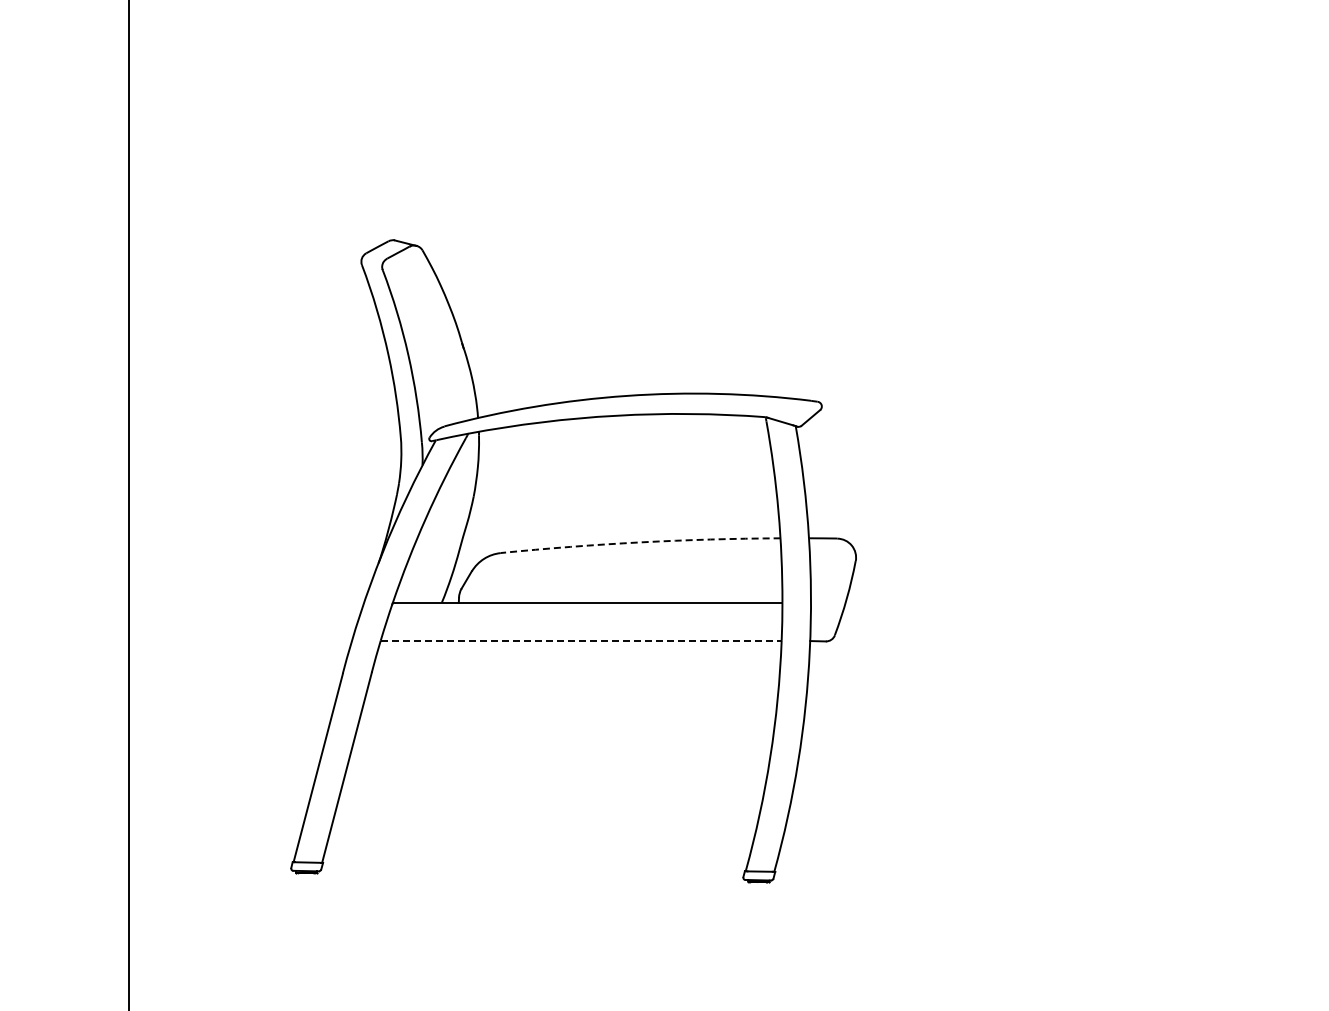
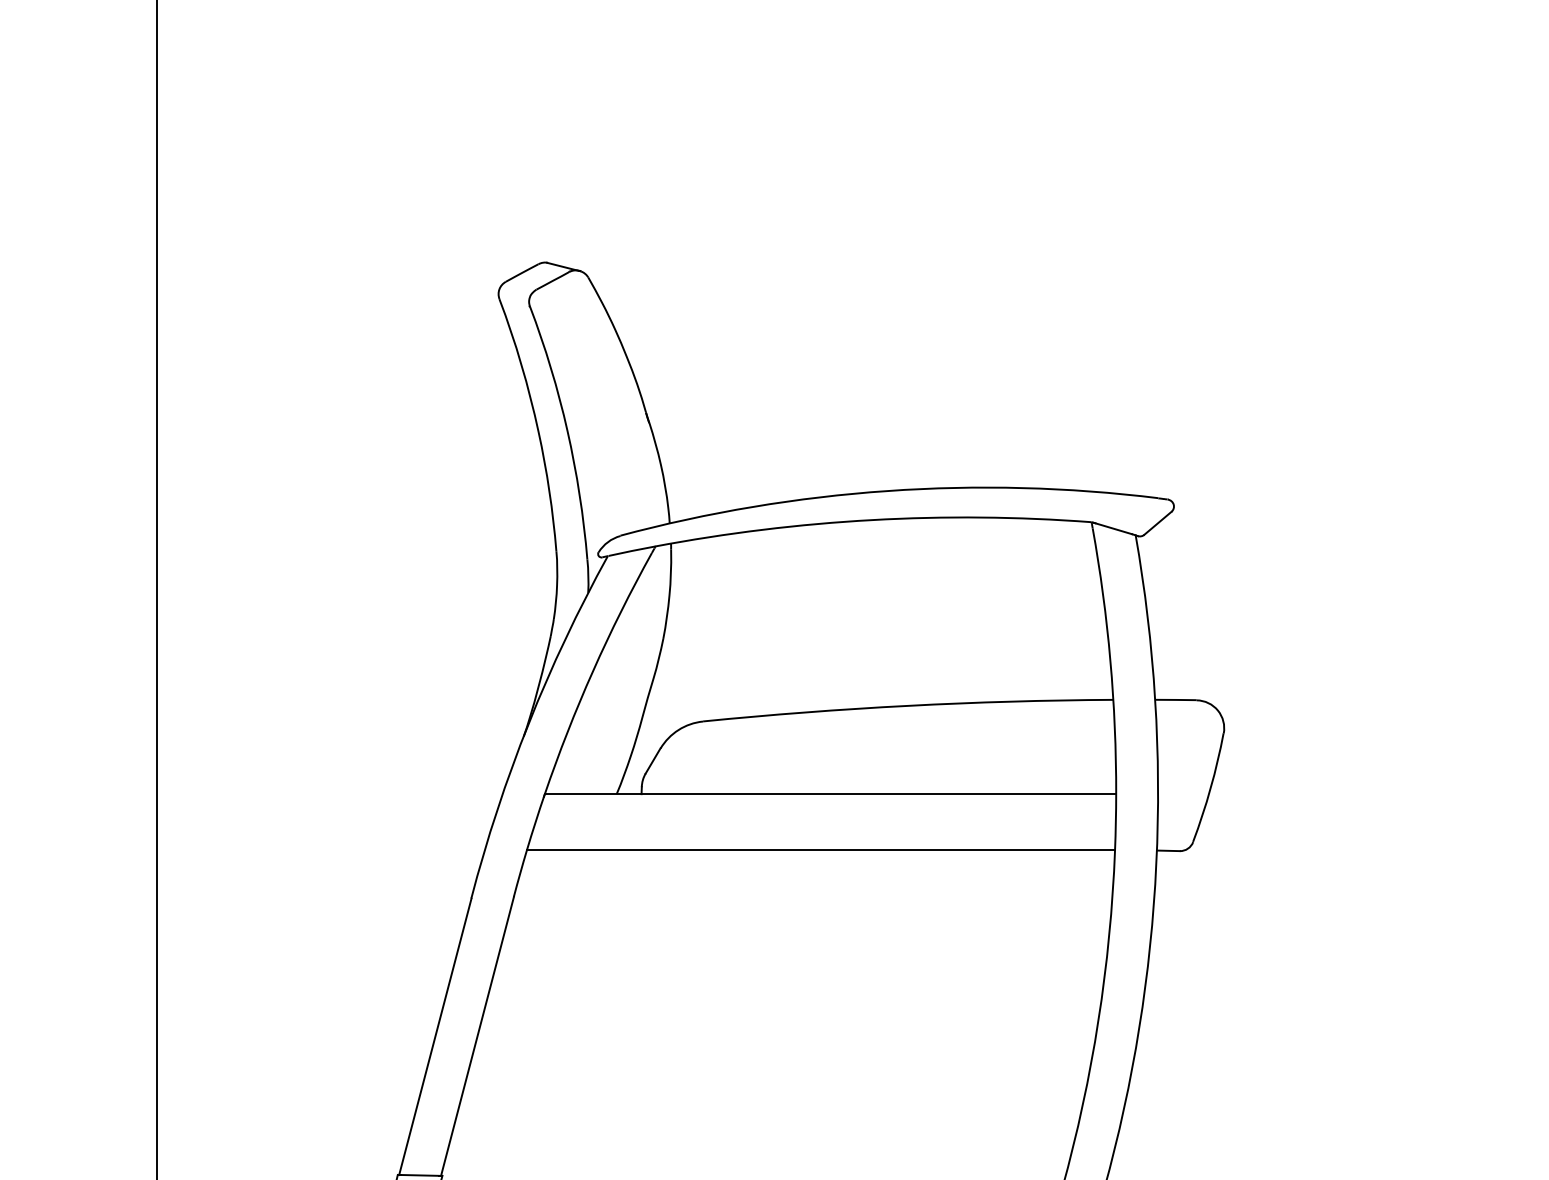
arc: (640, 542) -> (907, 706), dashed -> solid
line: (581, 640) -> (821, 849), dashed -> solid

